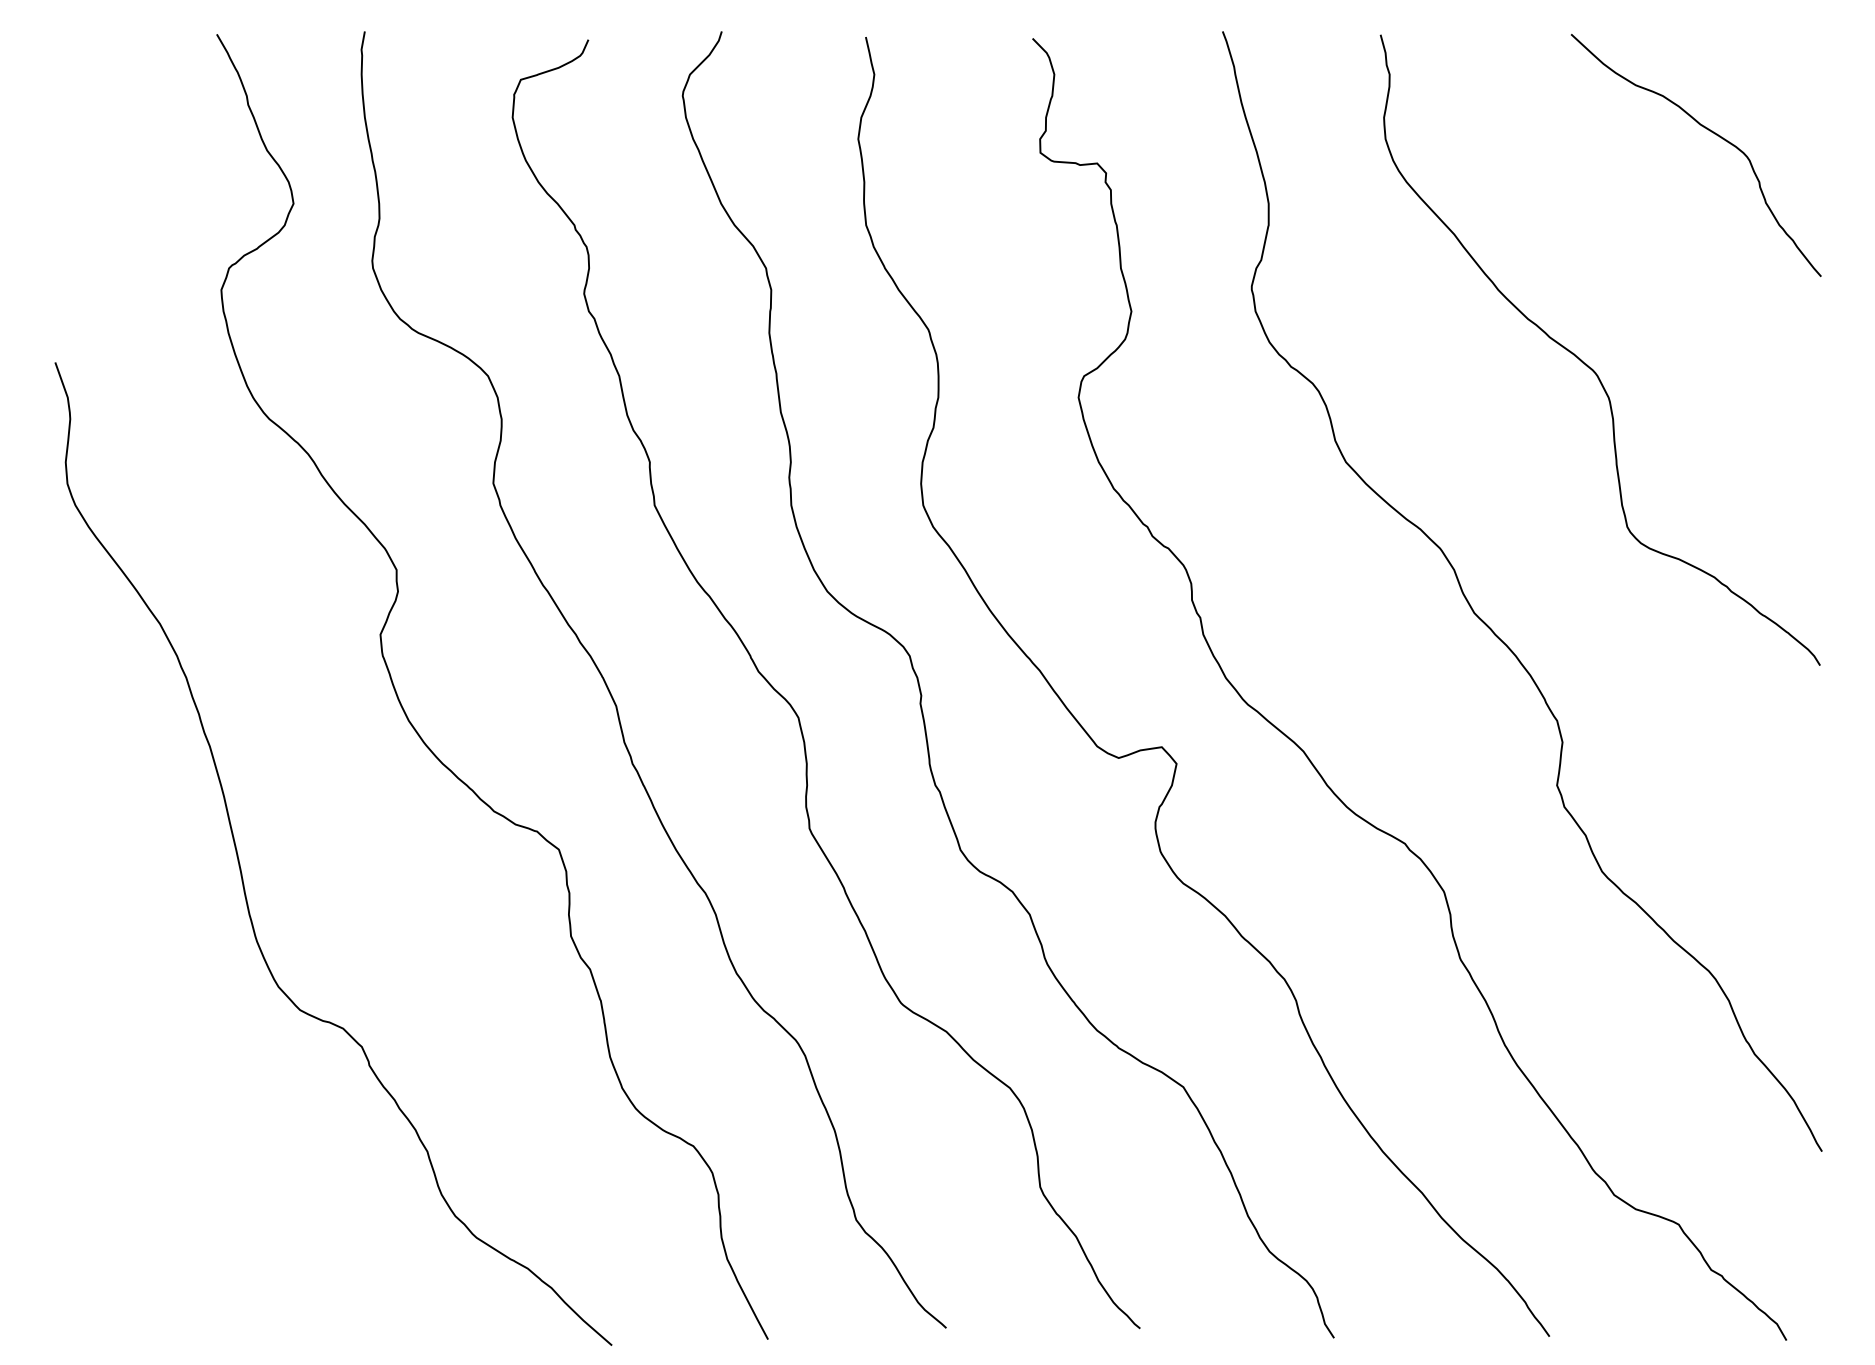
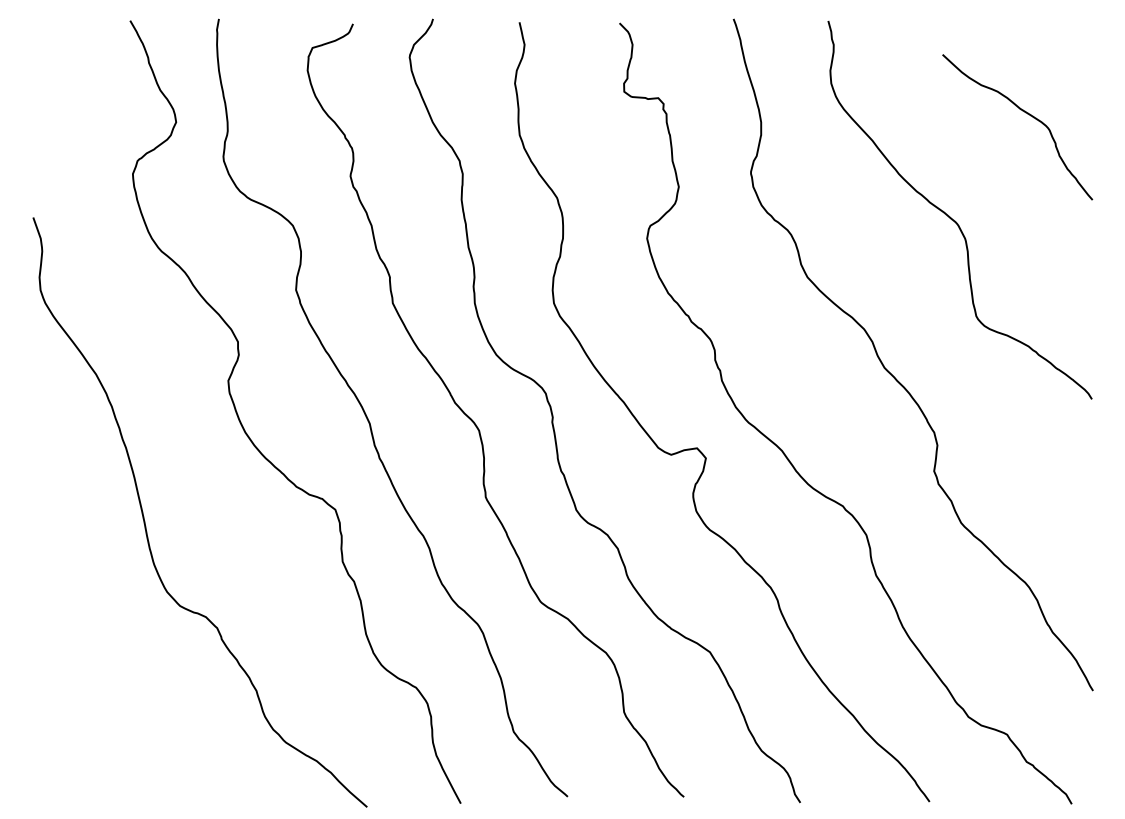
curve: (1709, 132) -> (1025, 113), moved

